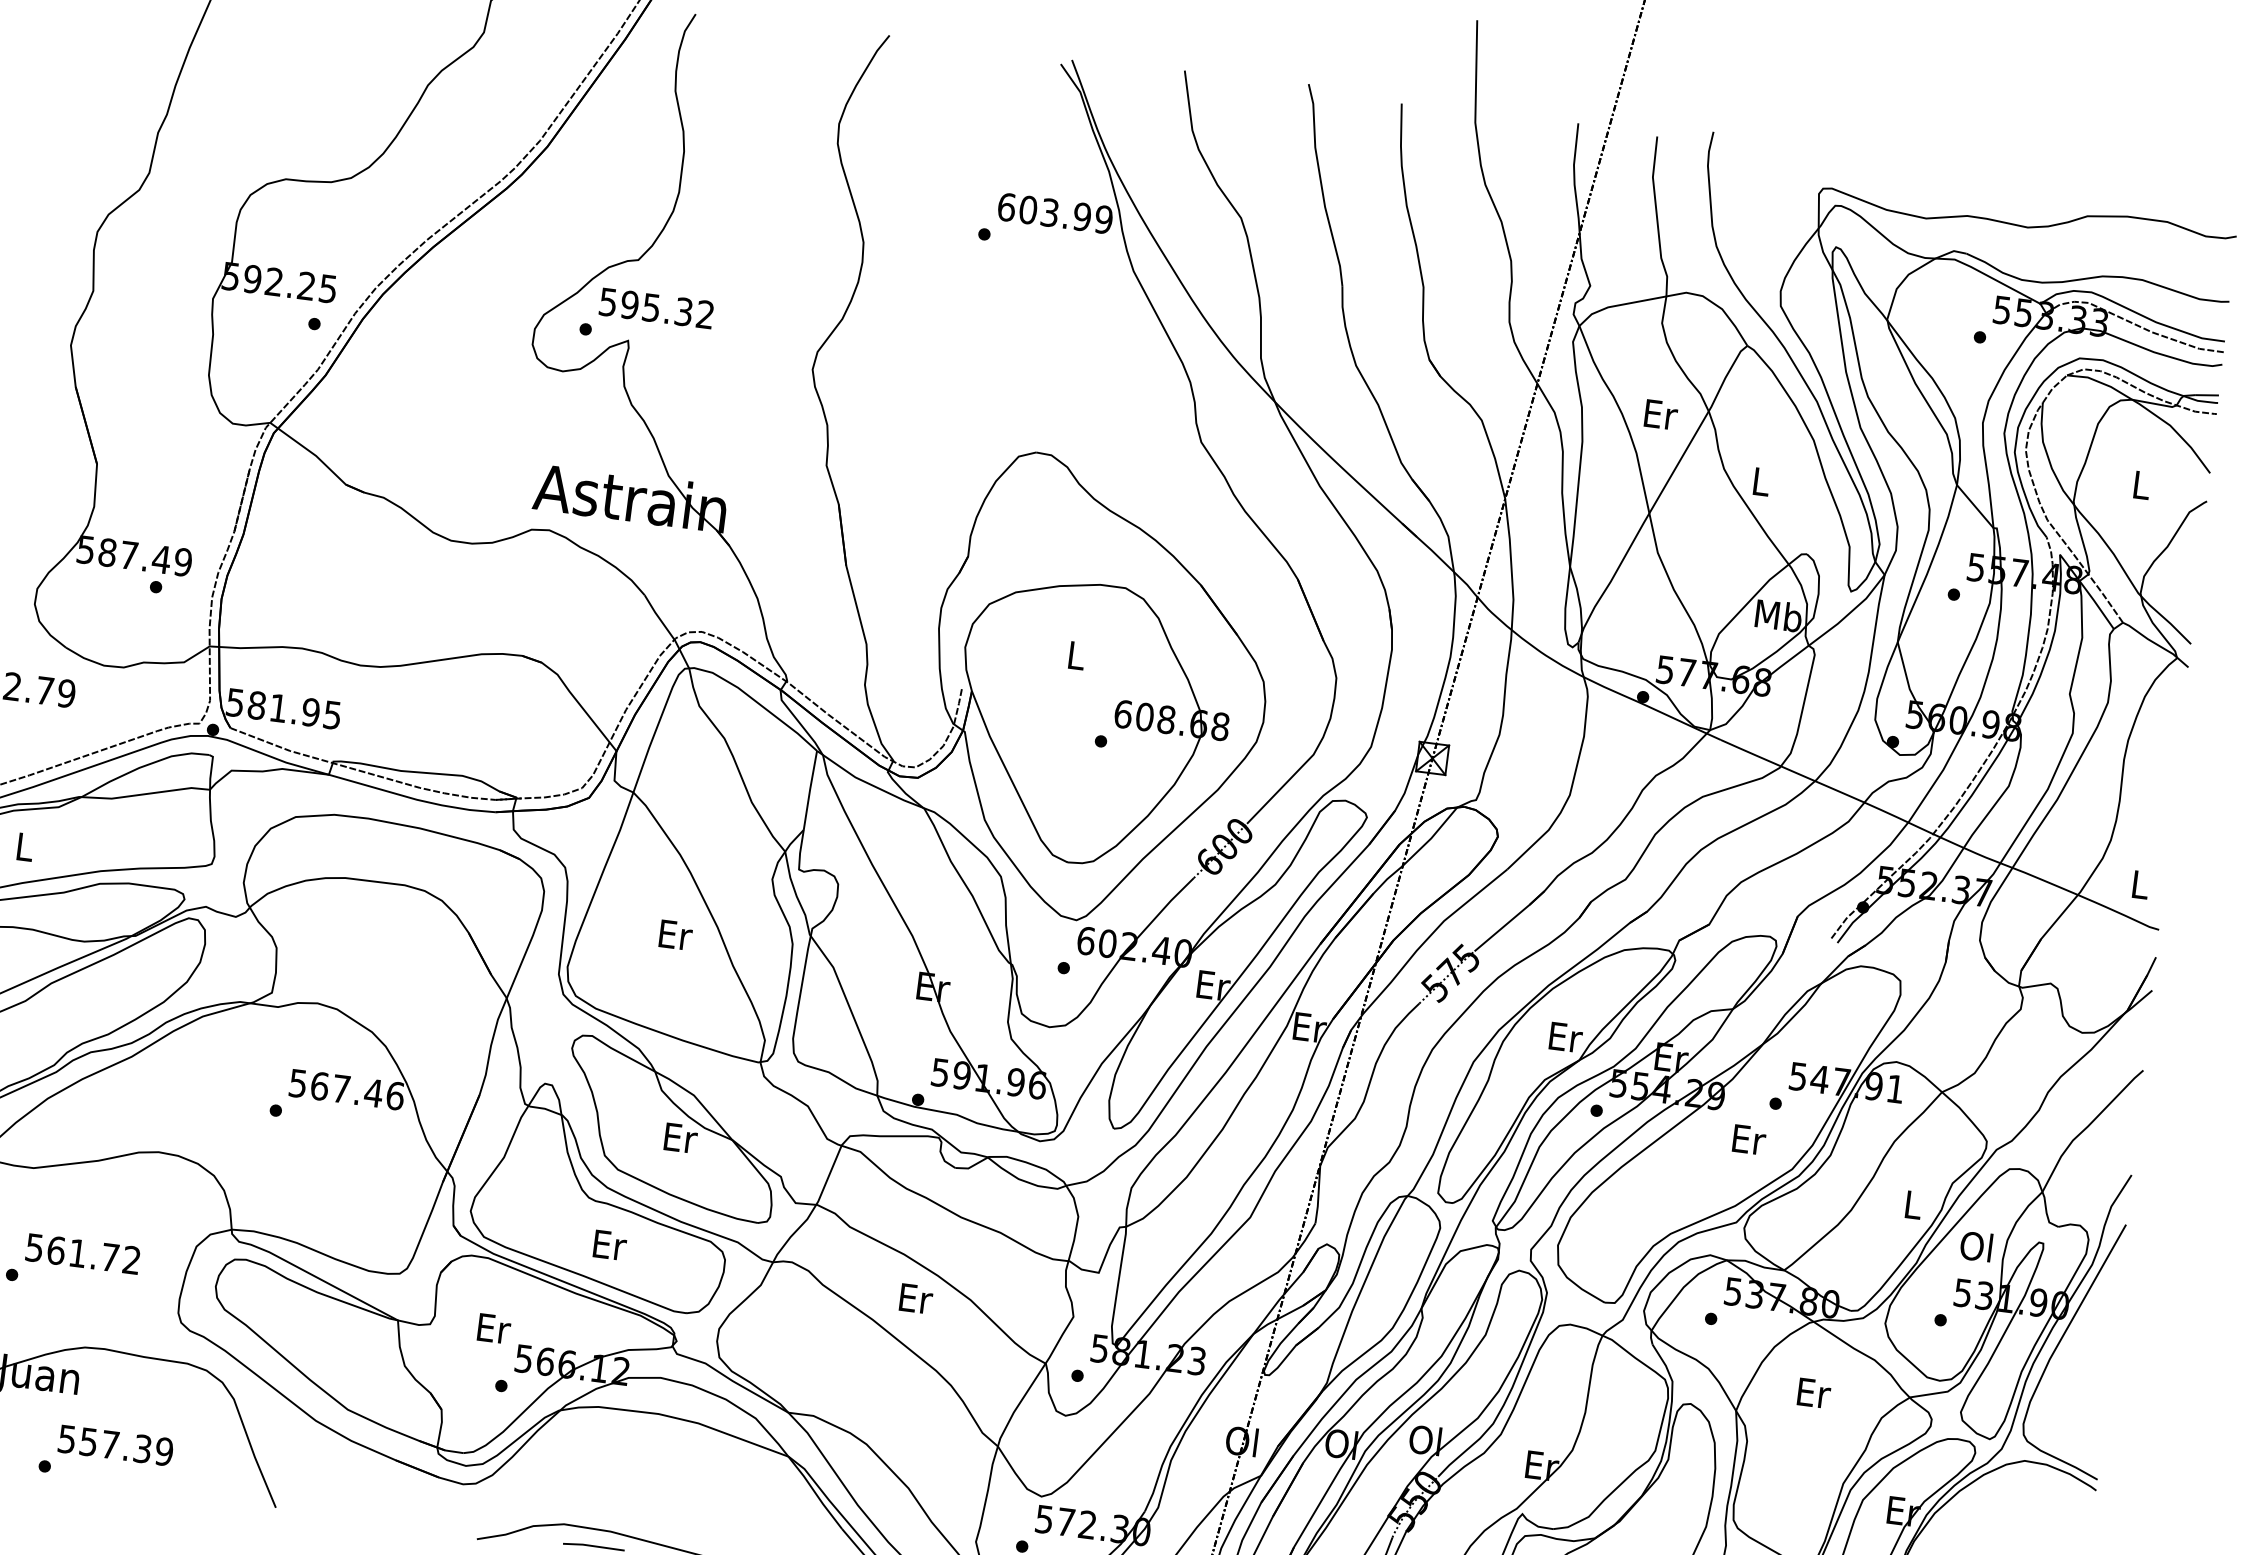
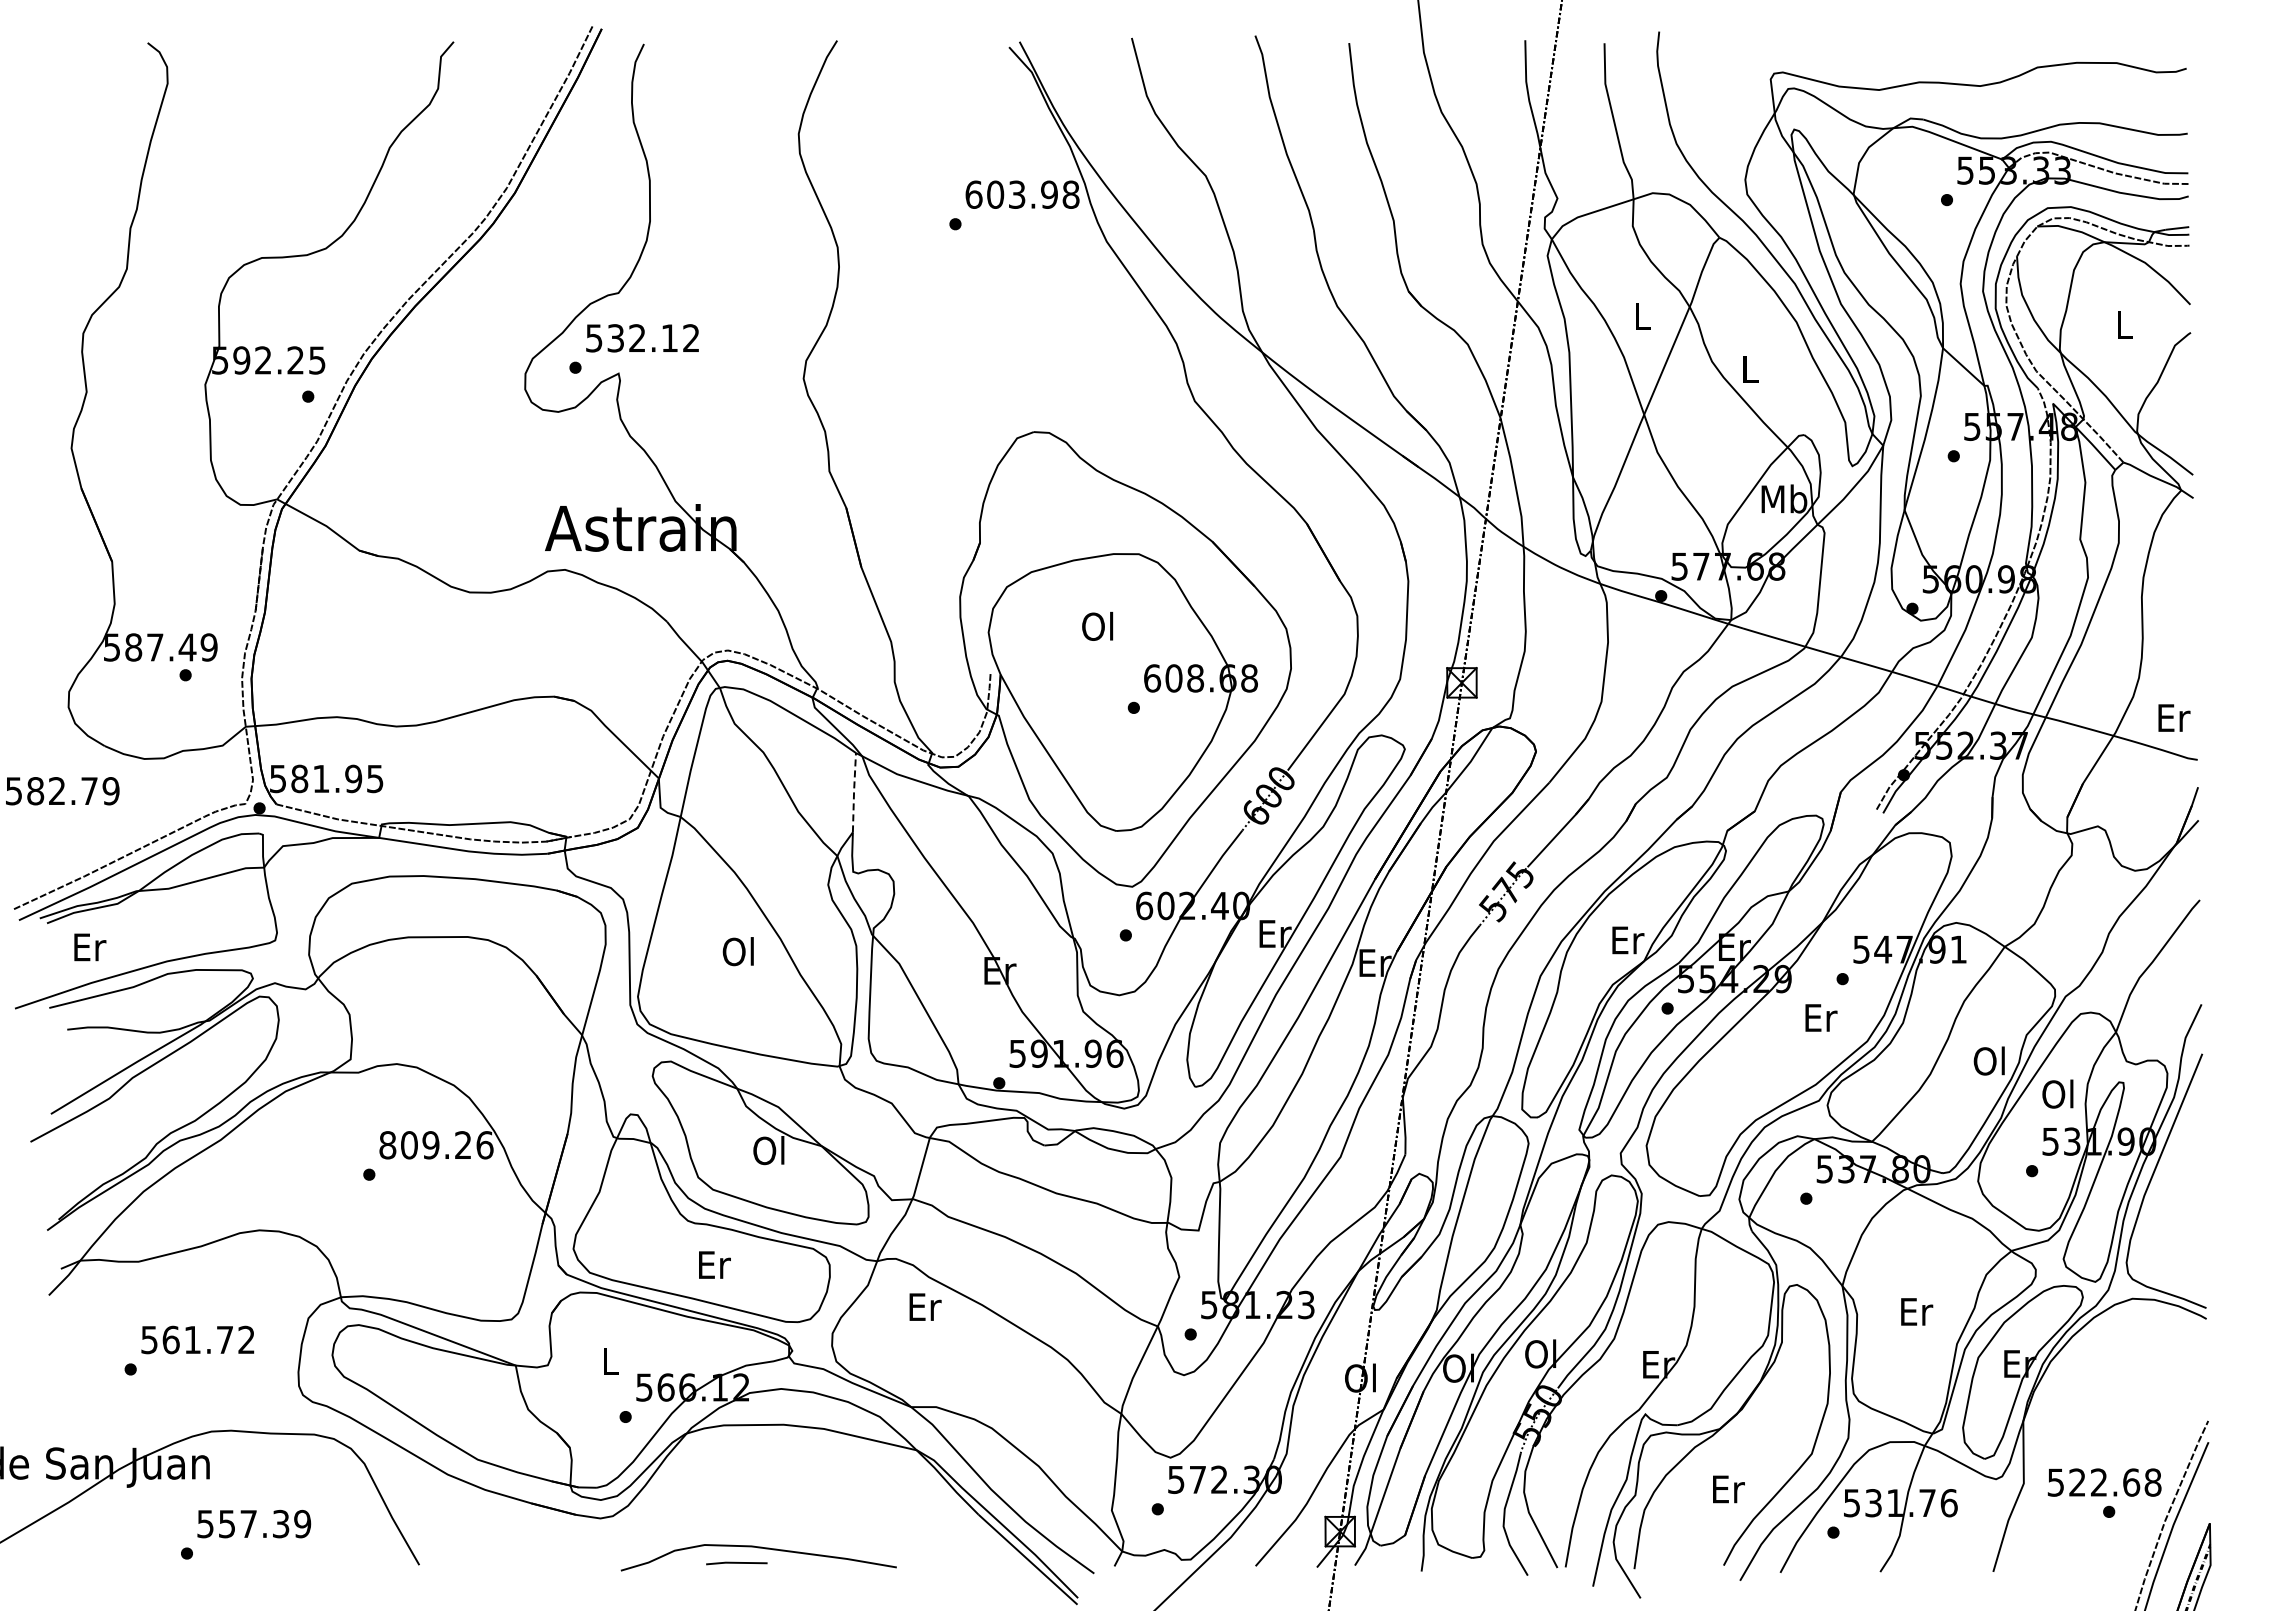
text: (1103, 219) -> (1070, 194), 603.99 -> 603.98
text: (656, 308) -> (642, 338), 595.32 -> 532.12
text: (1661, 414) -> (1643, 316), Er -> L
text: (1075, 654) -> (1097, 625), L -> Ol
line: (810, 790) -> (854, 792), solid -> dashed
text: (25, 847) -> (90, 947), L -> Er
text: (2141, 884) -> (2174, 717), L -> Er
text: (675, 934) -> (739, 951), Er -> Ol
text: (335, 1088) -> (425, 1145), 567.46 -> 809.26
text: (680, 1137) -> (770, 1150), Er -> Ol
text: (1911, 1203) -> (1988, 1060), L -> Ol
text: (916, 1298) -> (925, 1306), moved
text: (494, 1328) -> (611, 1361), Er -> L
text: (1814, 1392) -> (1917, 1311), moved

